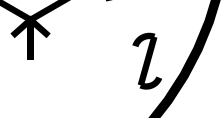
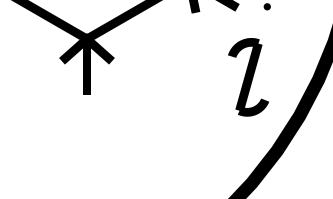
curve: (147, 61) -> (248, 77), moved

